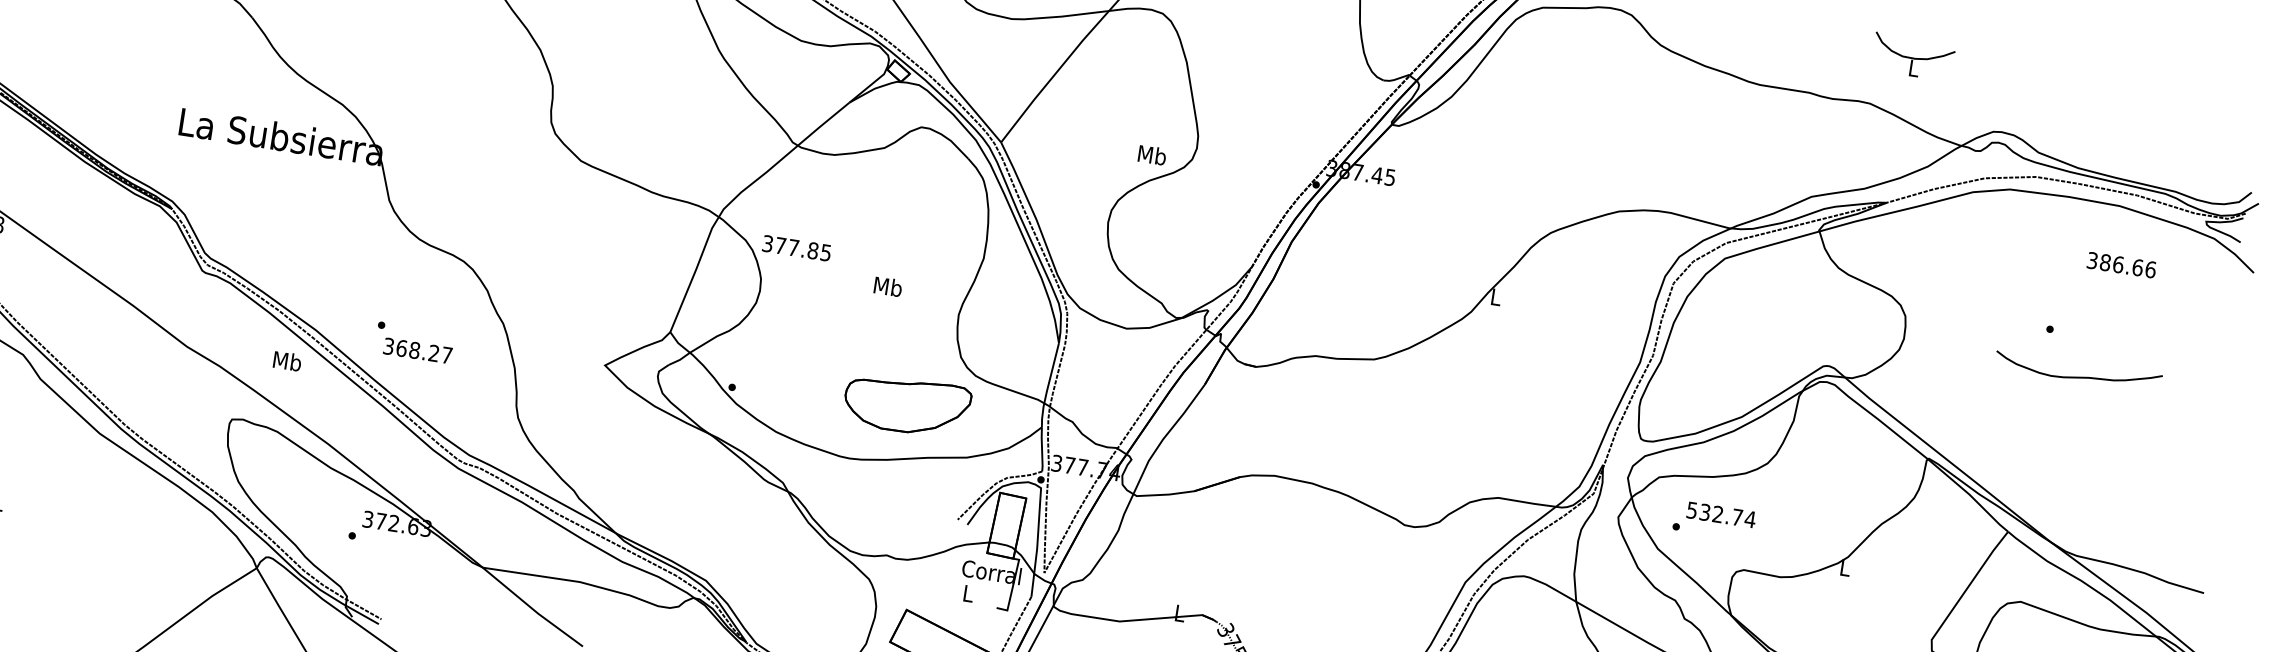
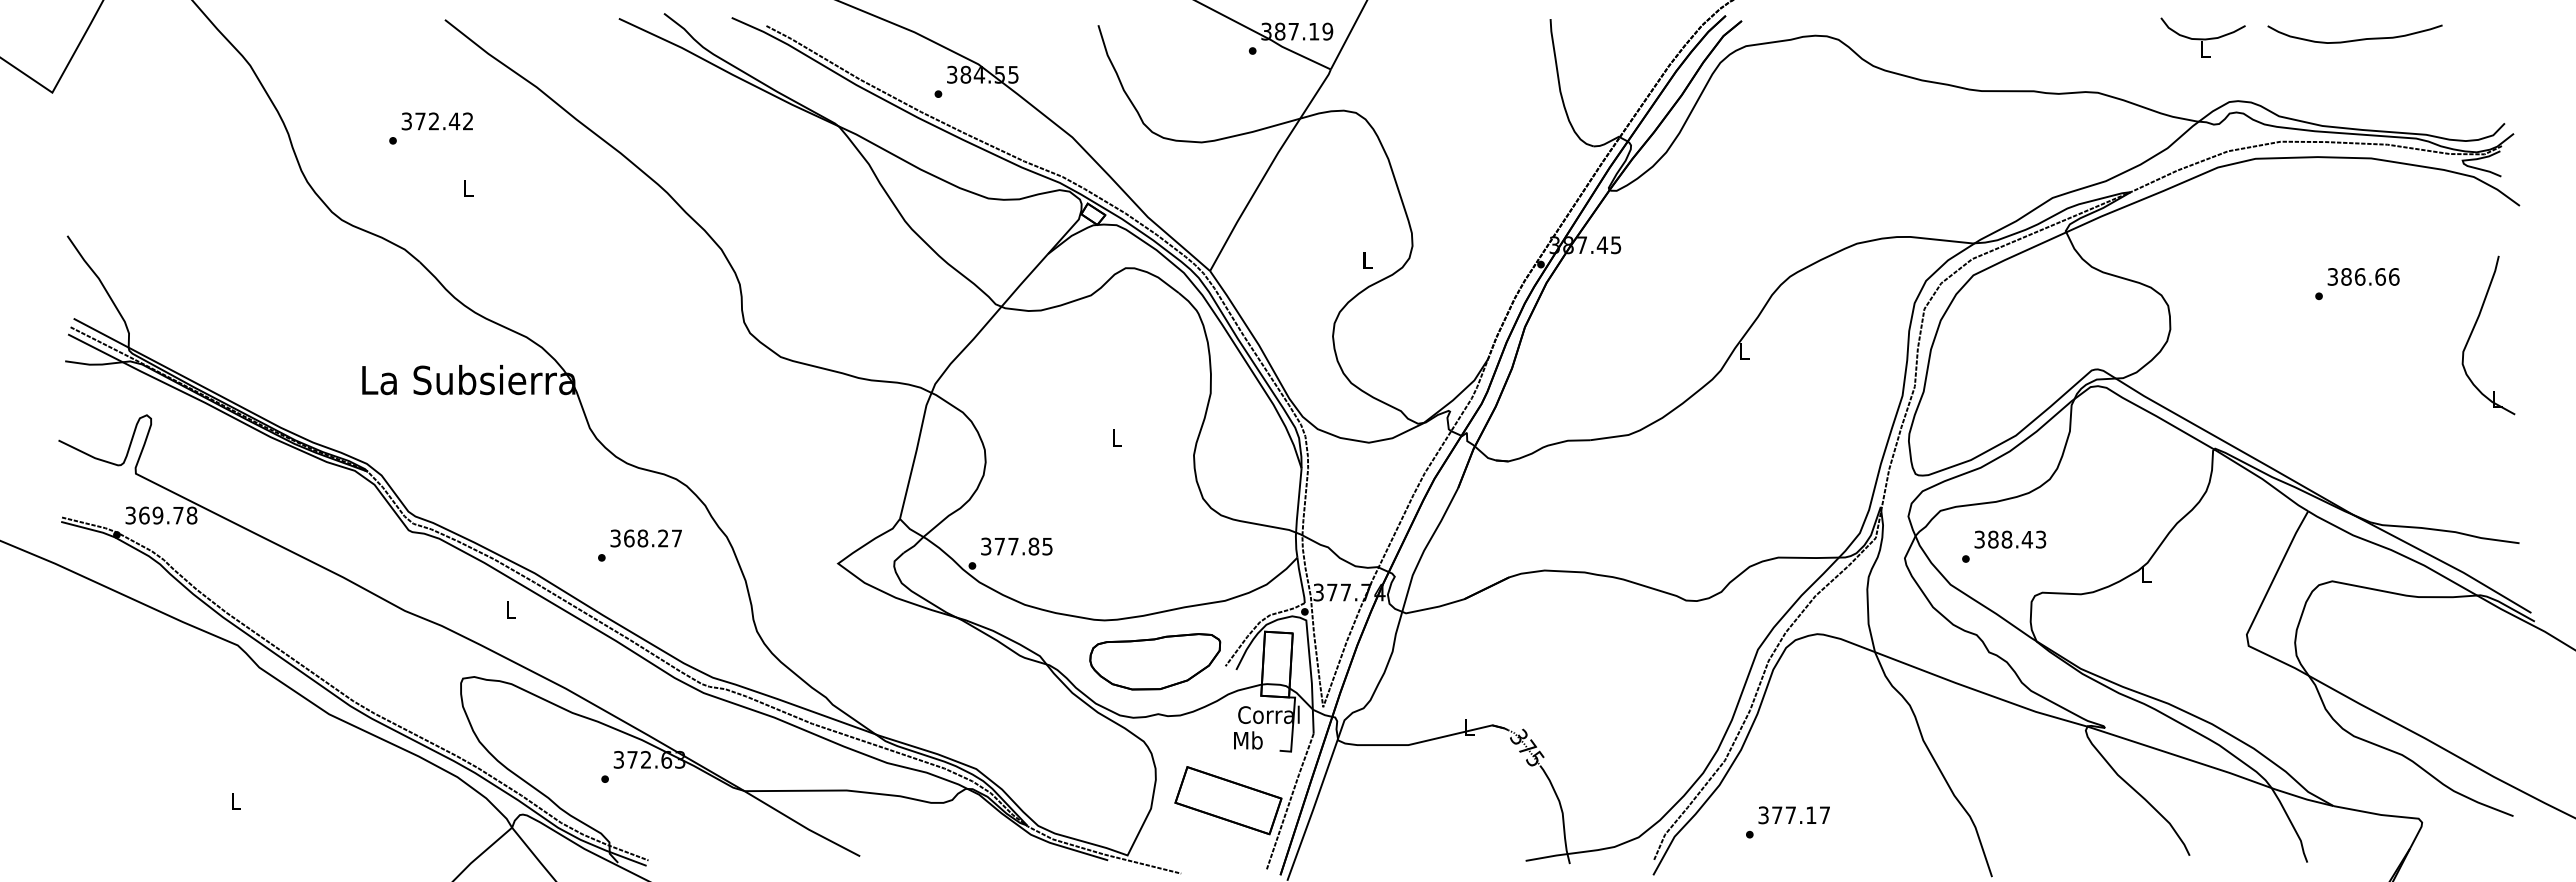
part: (1912, 56) -> (2202, 37), moved
text: (1152, 155) -> (1367, 260), Mb -> L
text: (796, 248) -> (1016, 546), moved
text: (2121, 264) -> (2363, 276), moved
text: (887, 286) -> (1116, 437), Mb -> L
text: (417, 350) -> (645, 538), moved
text: (287, 360) -> (510, 609), Mb -> L
curve: (2077, 376) -> (2354, 39), moved
part: (2191, 385) -> (2473, 331), added
part: (907, 405) -> (1155, 661), moved
text: (1721, 514) -> (2010, 539), 532.74 -> 388.43
text: (968, 593) -> (1248, 740), L -> Mb

